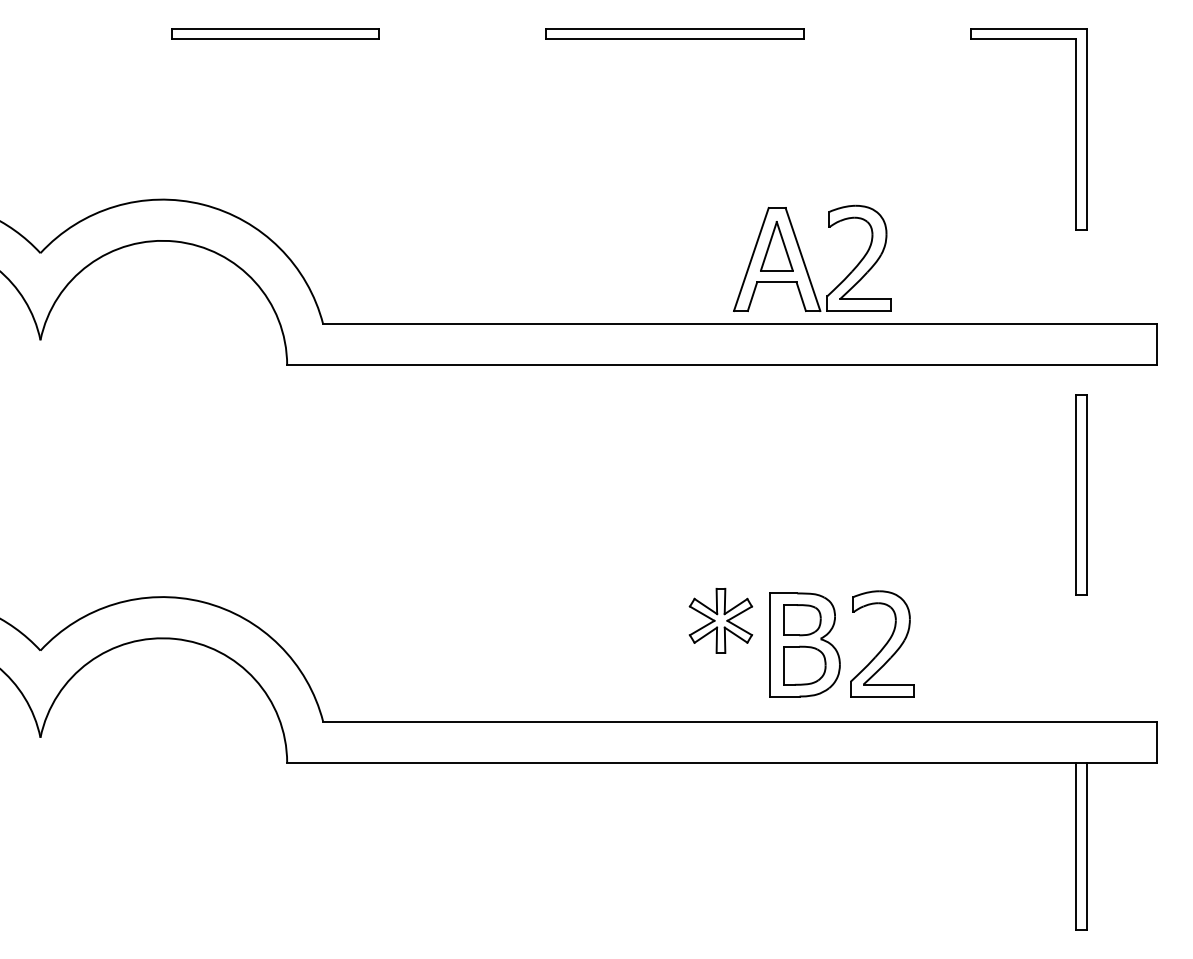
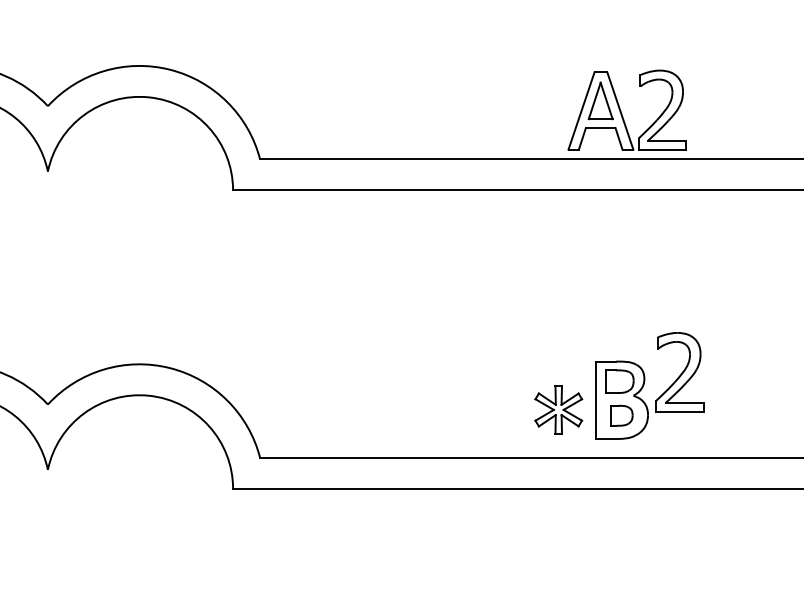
part: (720, 620) -> (558, 409), moved
part: (882, 643) -> (680, 372), moved
part: (804, 665) -> (621, 415), size x0.7

